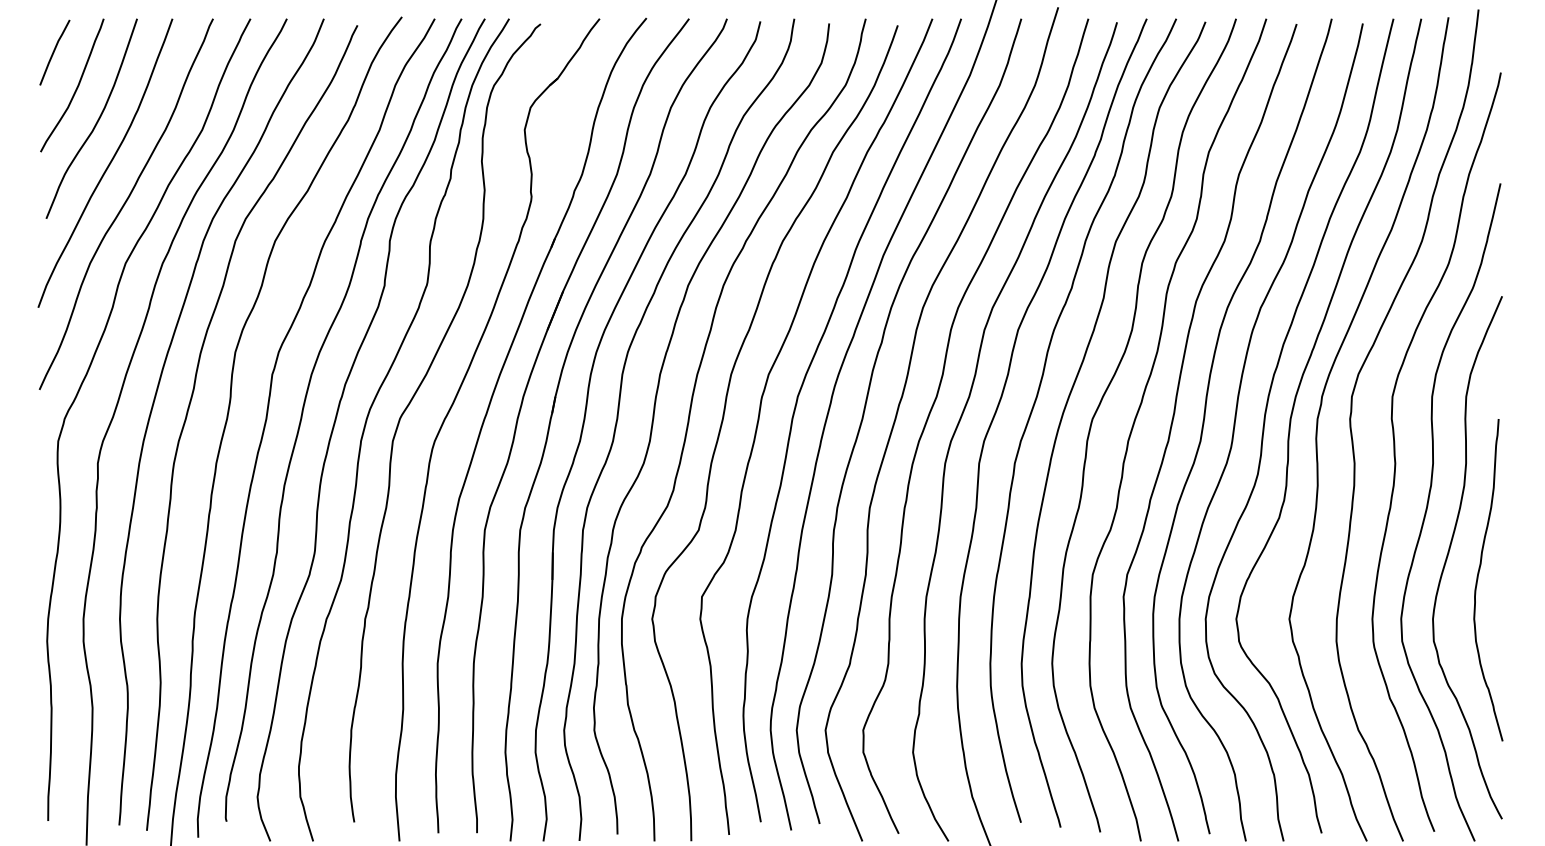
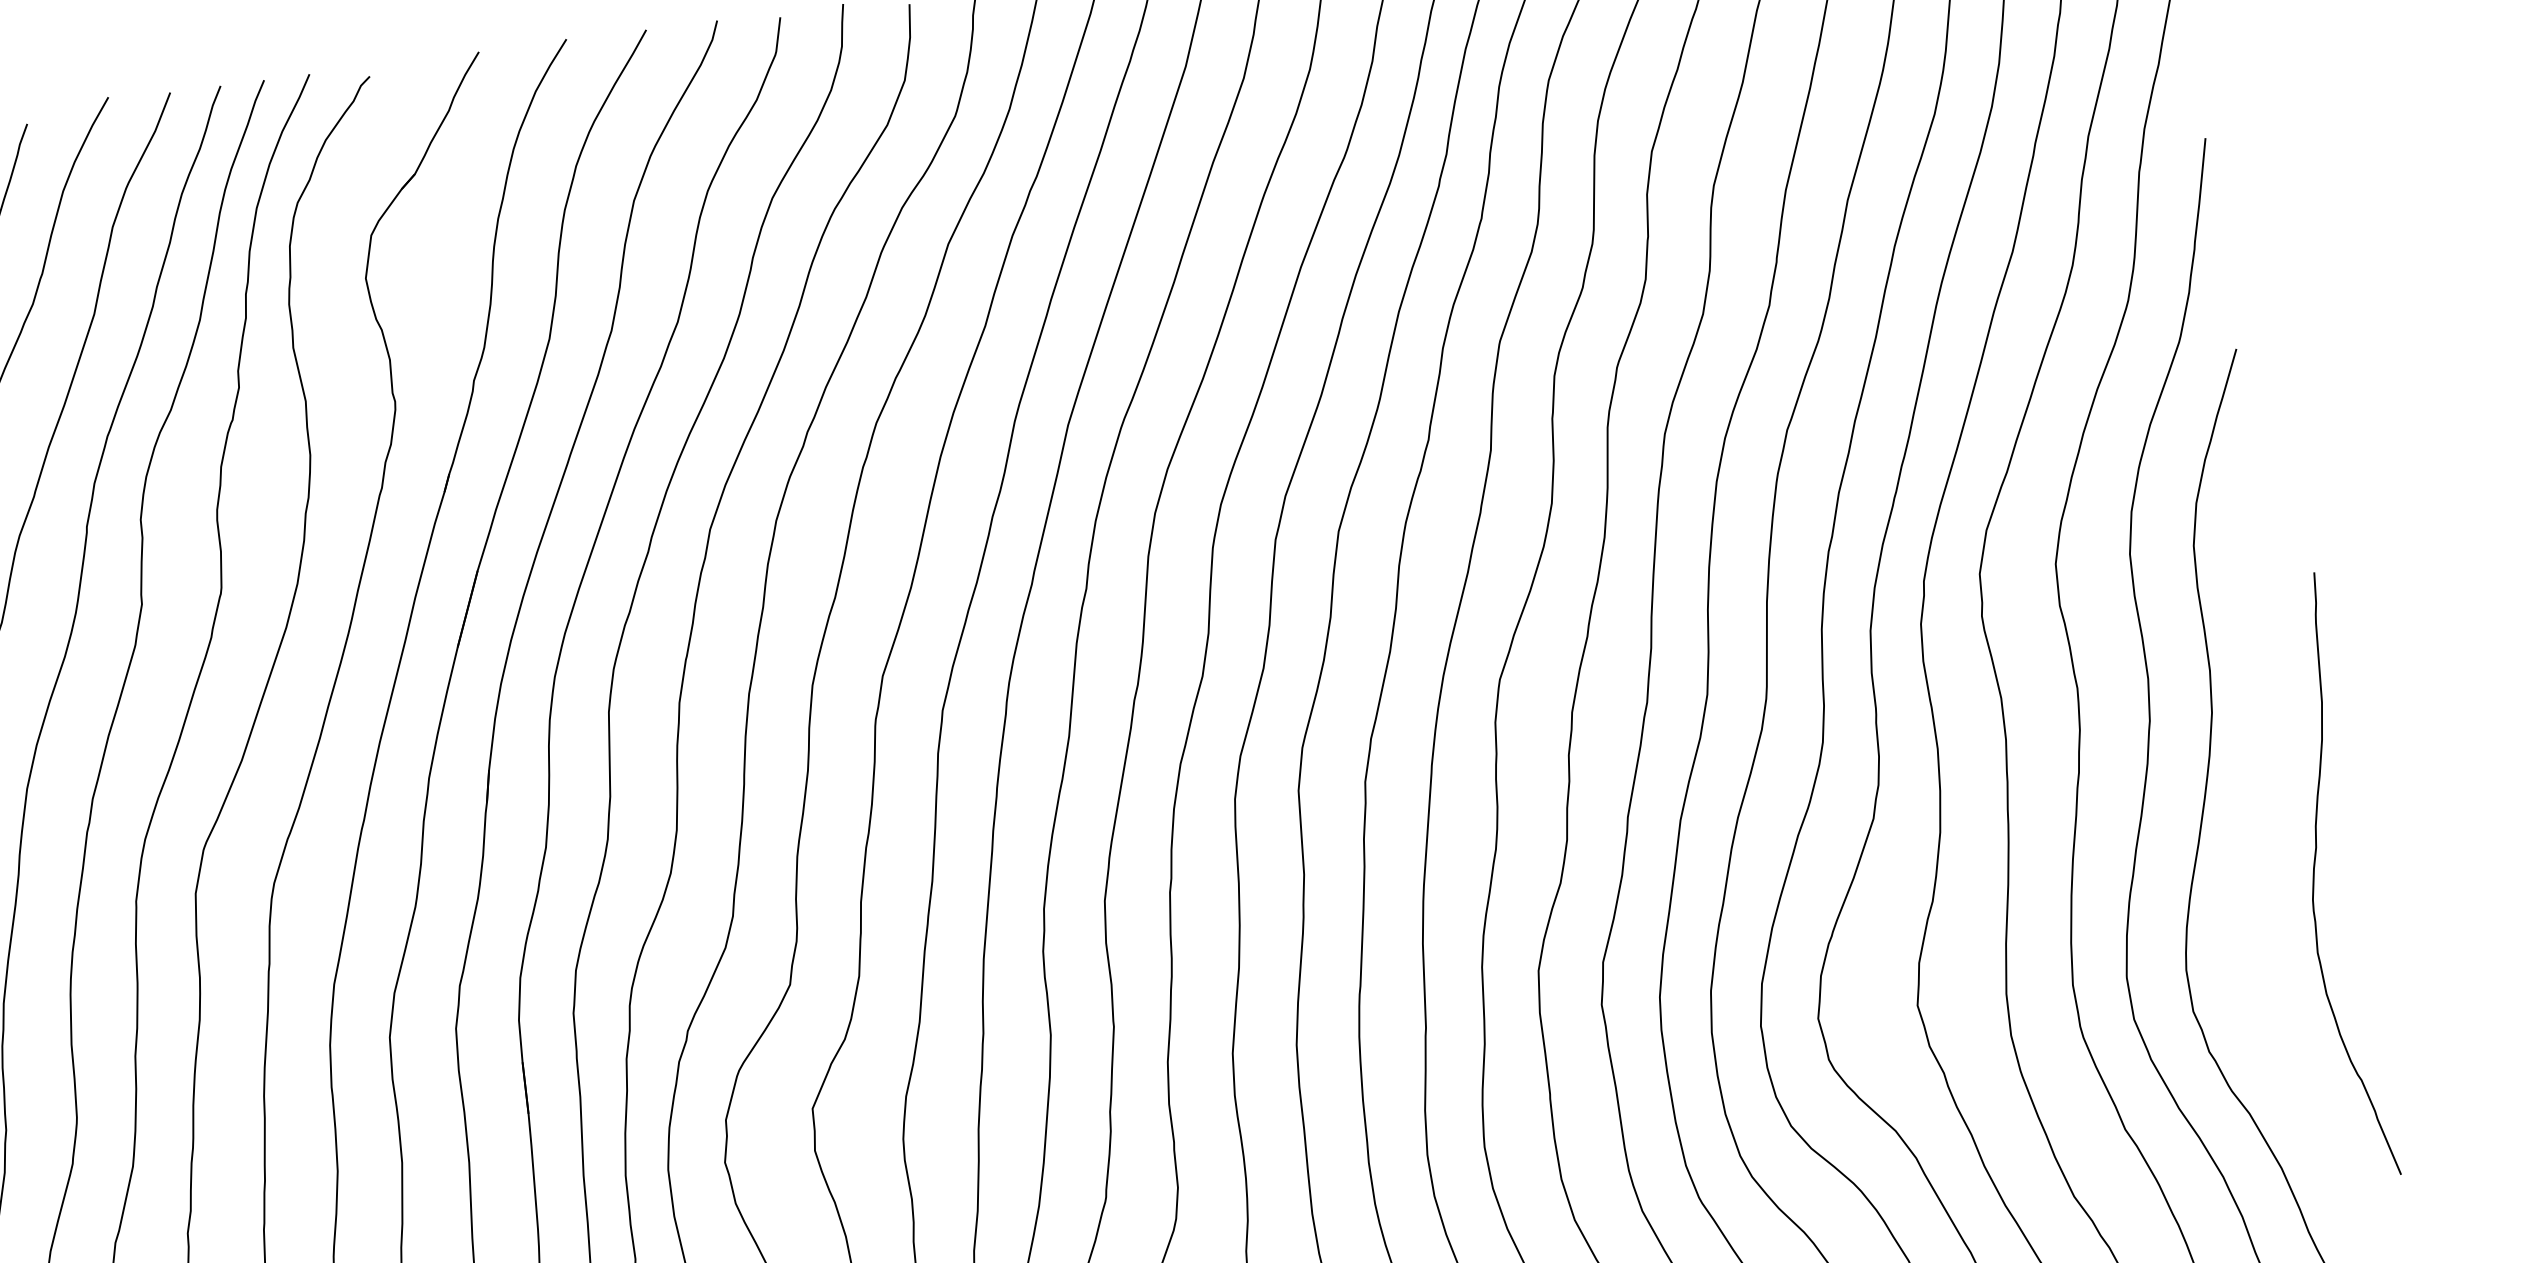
curve: (1478, 579) -> (2316, 877), moved

